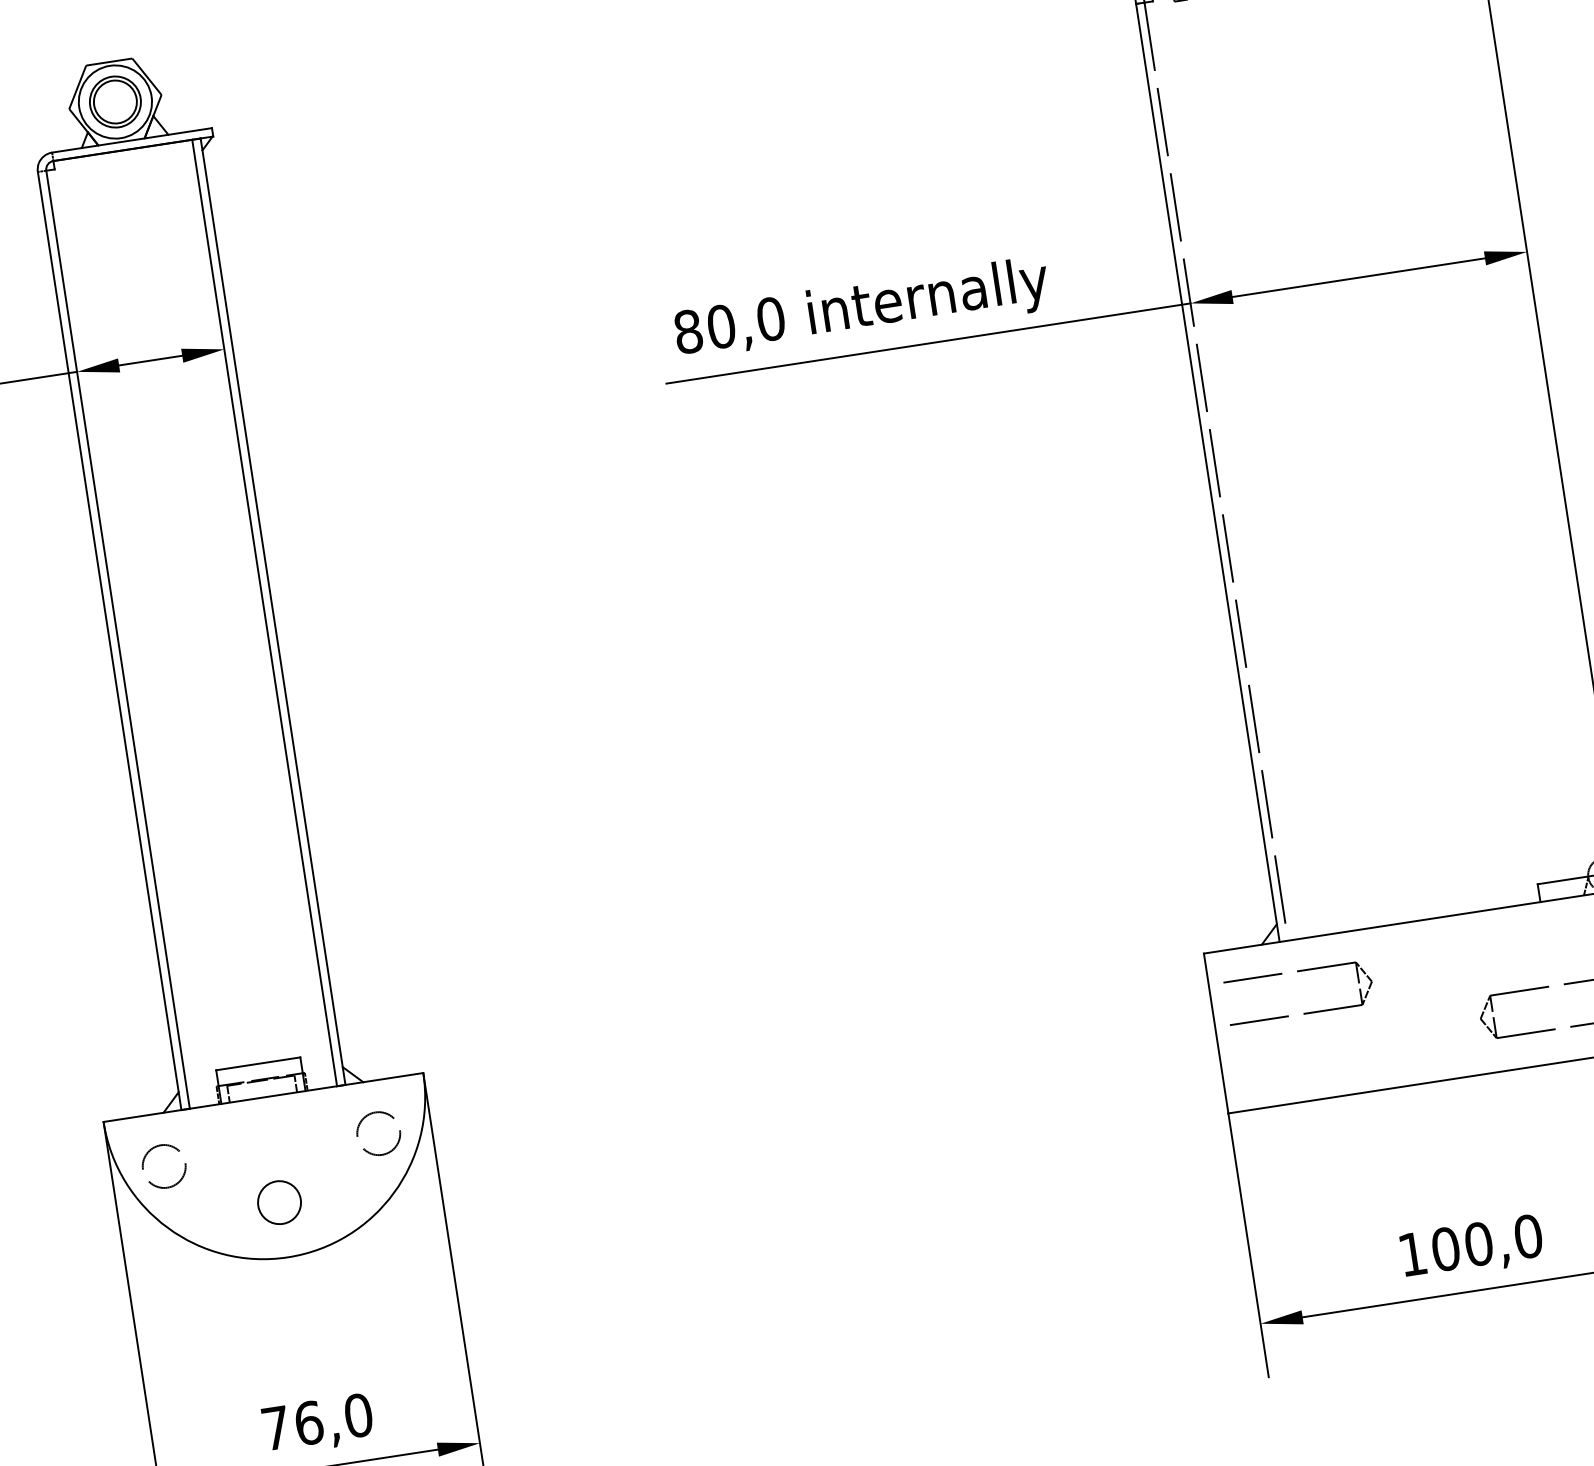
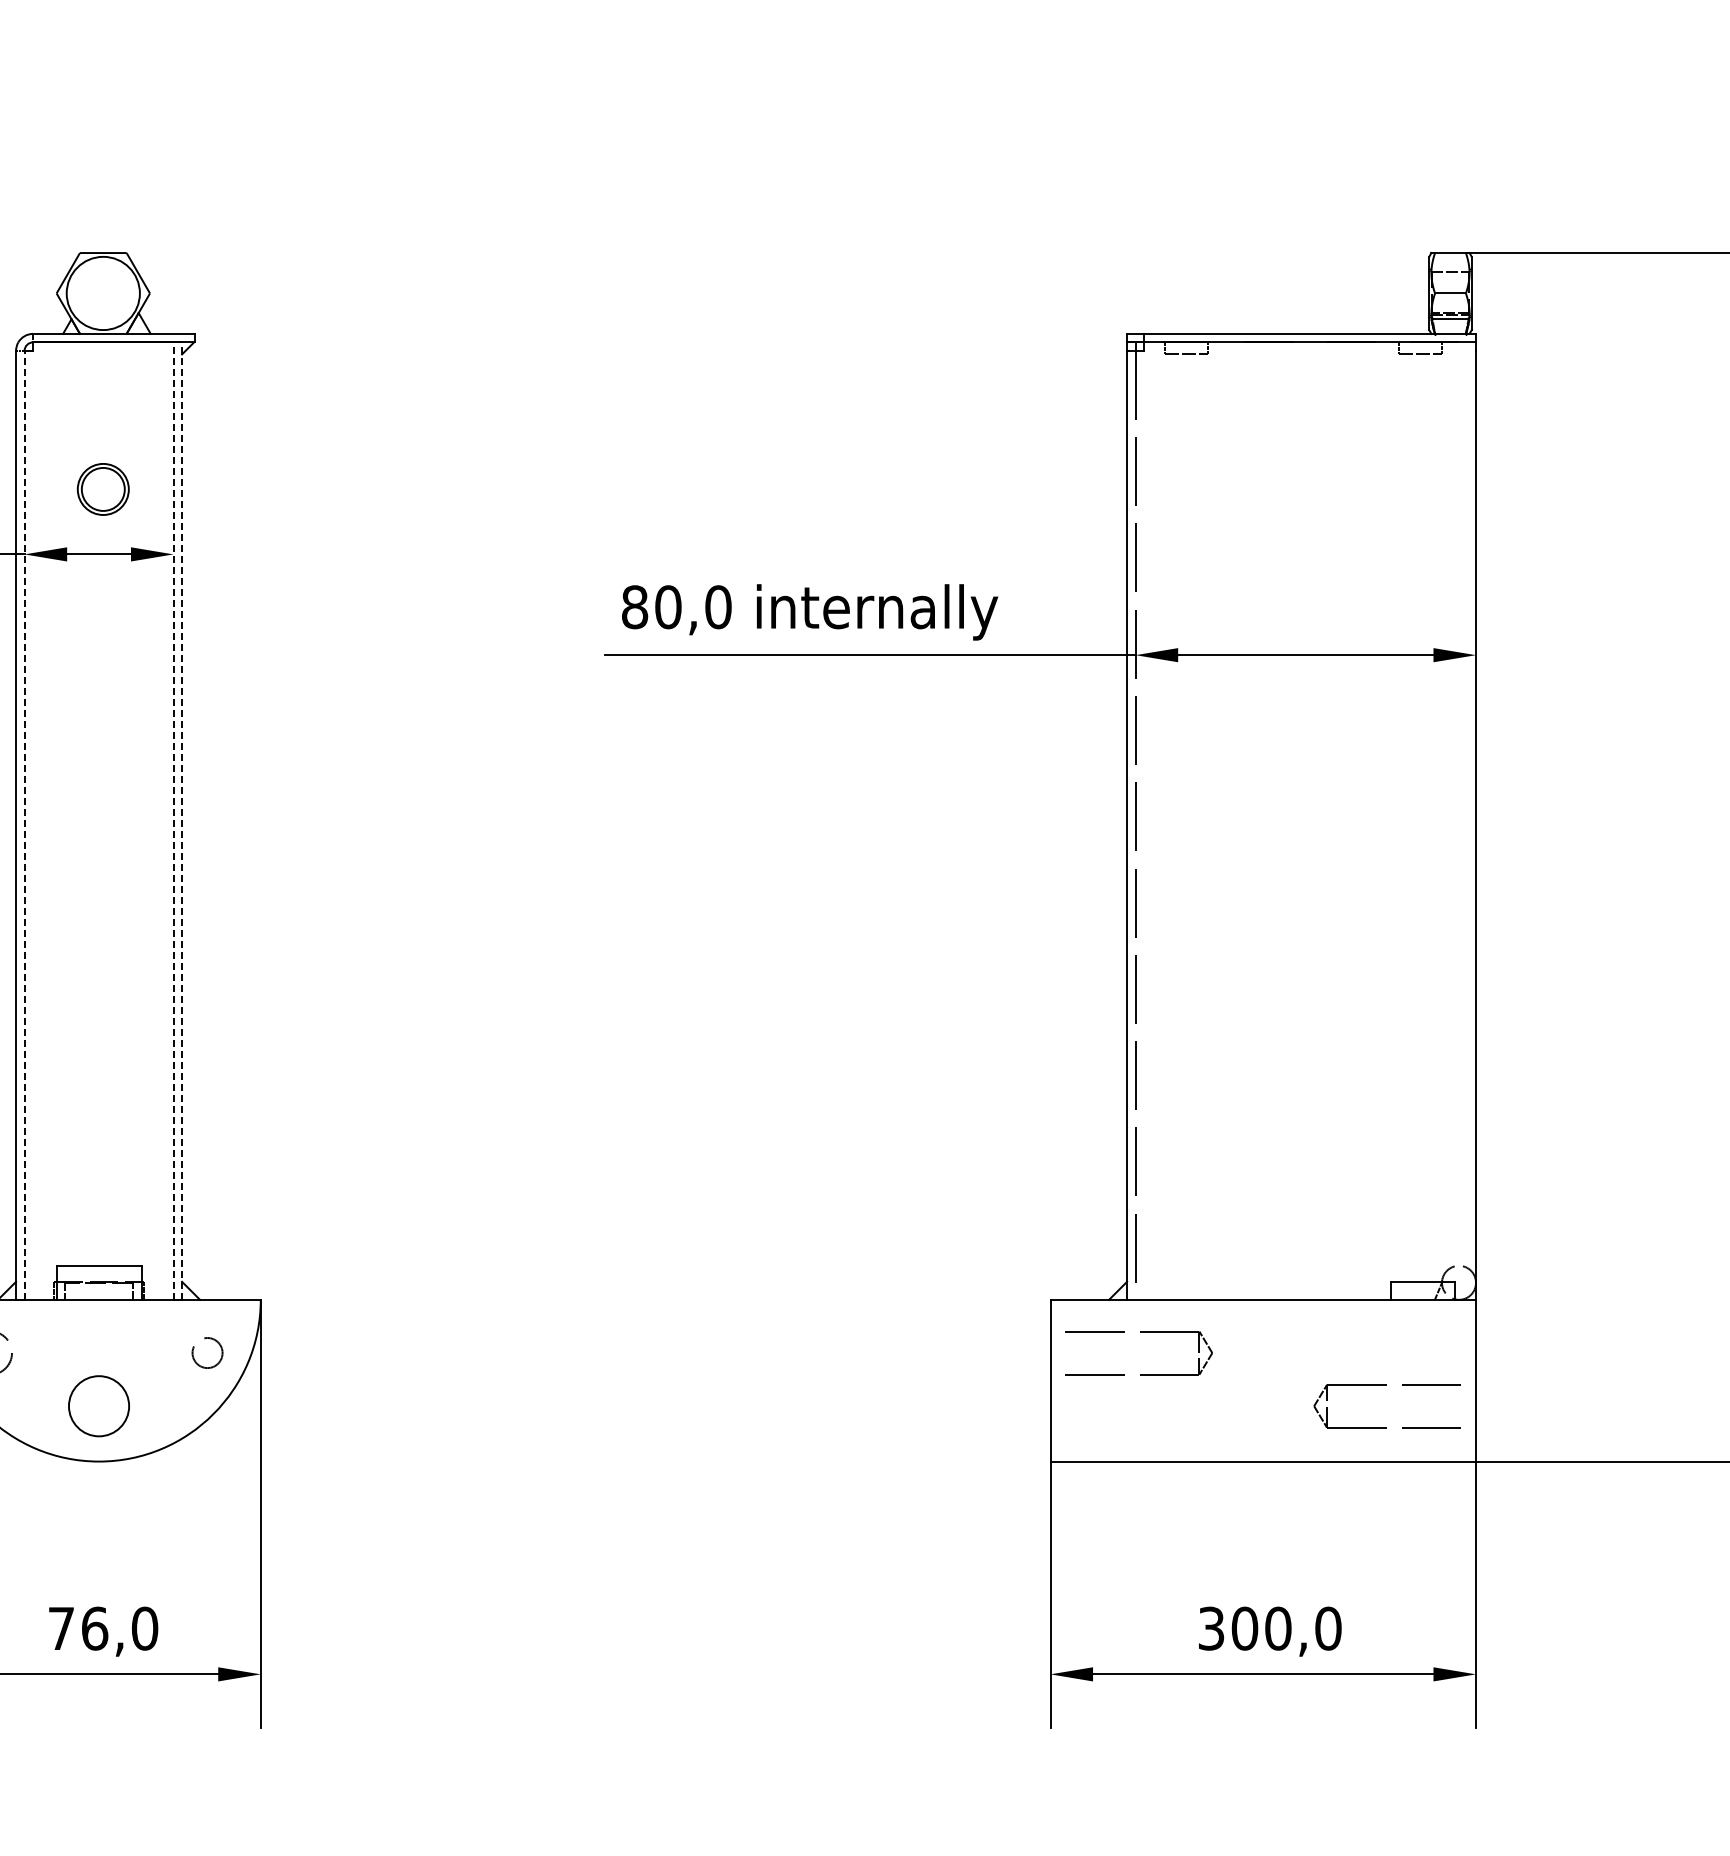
part: (114, 102) -> (102, 489), moved
line: (273, 612) -> (182, 821), solid -> dashed
line: (264, 613) -> (173, 821), solid -> dashed
line: (117, 638) -> (24, 824), solid -> dashed
circle: (378, 1133) -> (207, 1352), size x0.7
circle: (278, 1201) -> (98, 1405), size x1.4
text: (1412, 1254) -> (1211, 1628), 100,0 -> 300,0

